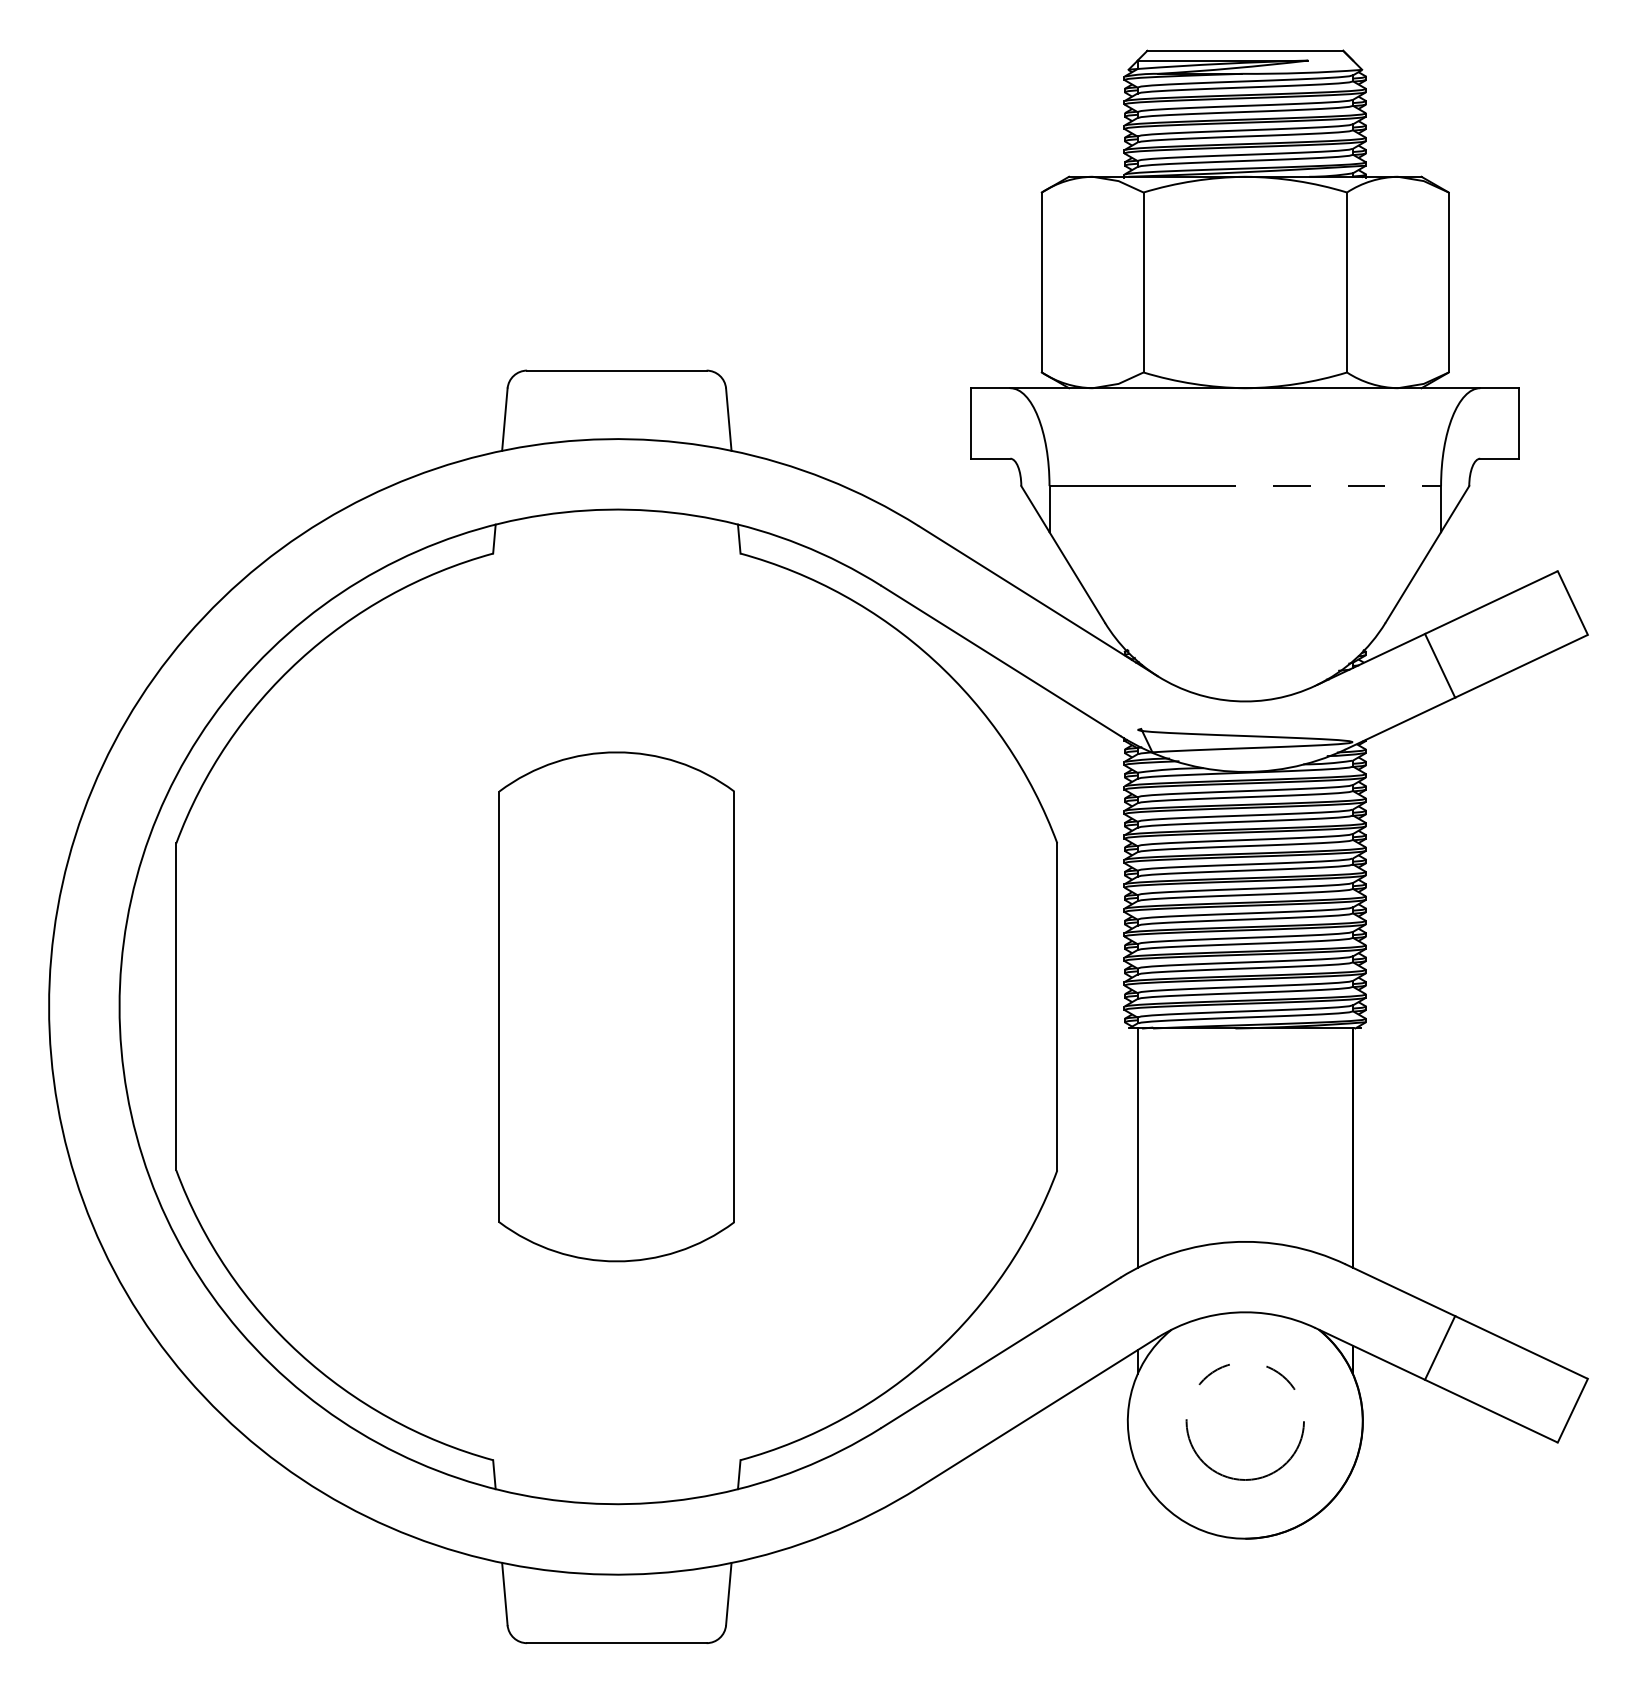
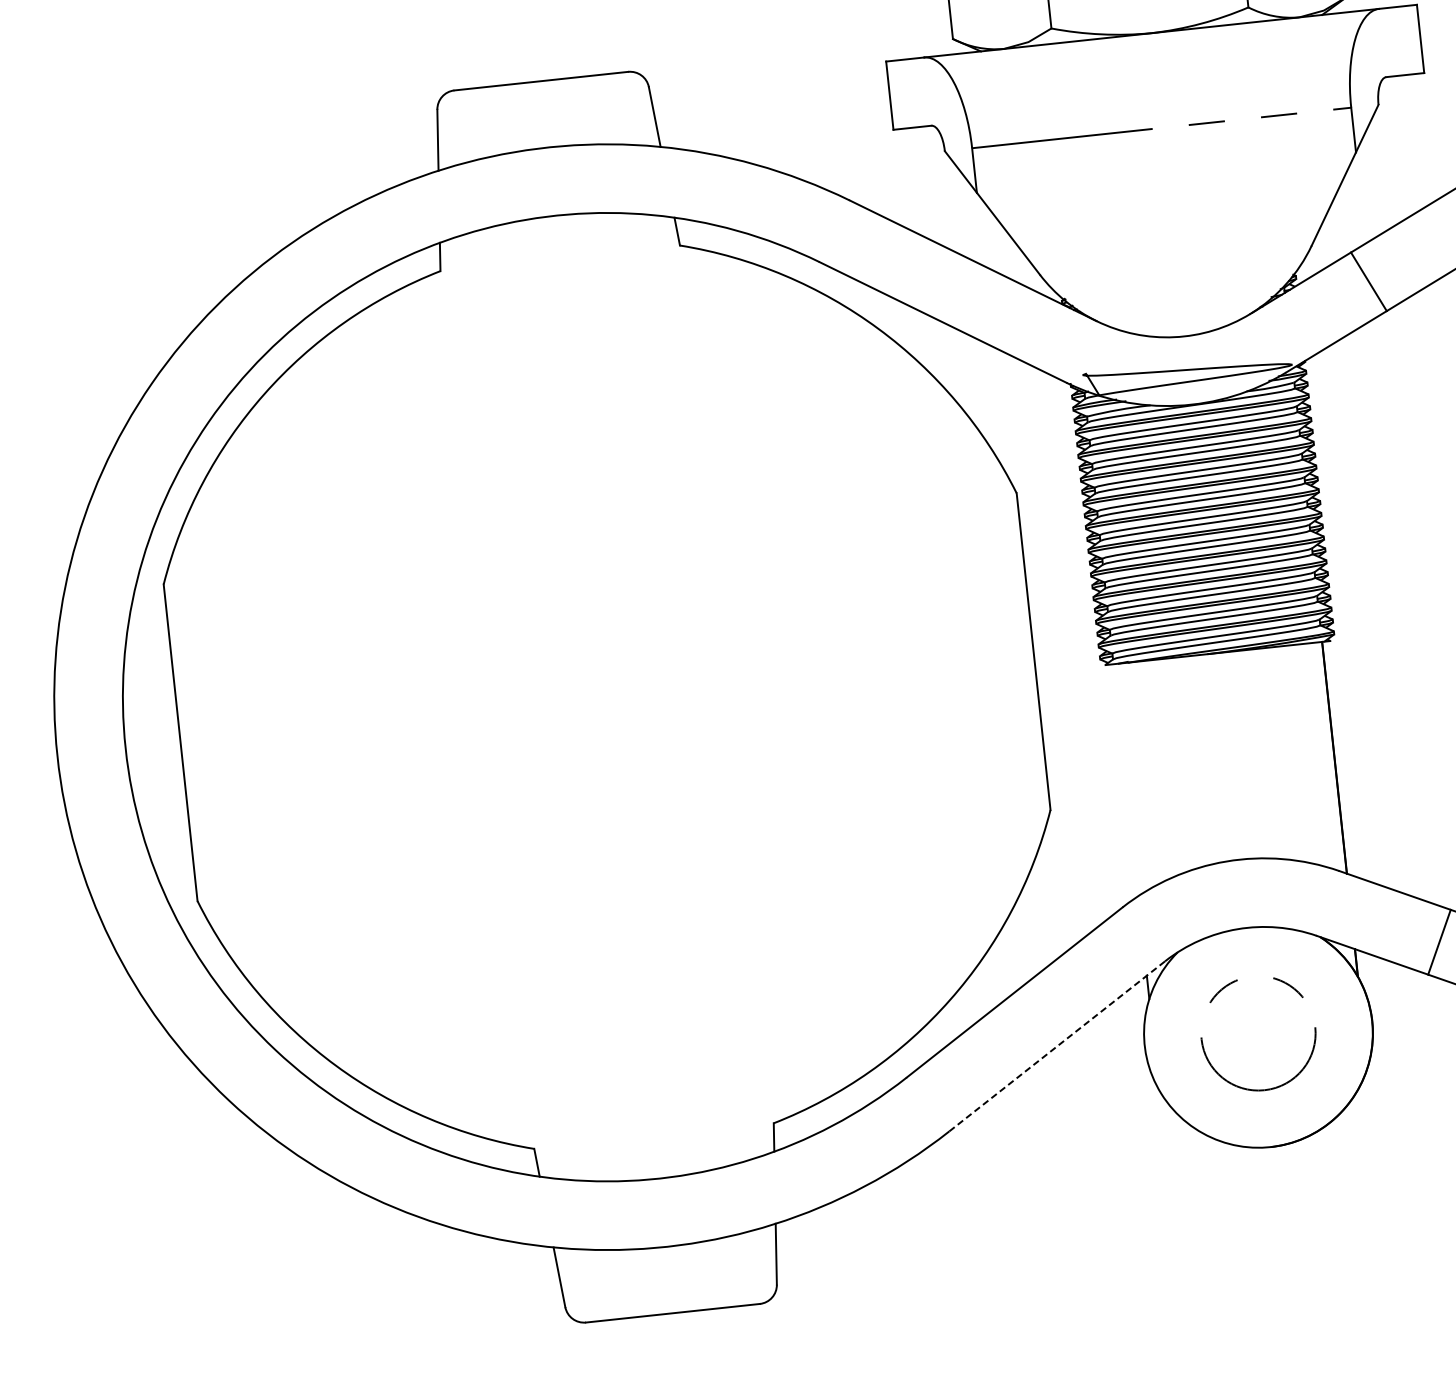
part: (616, 1006) -> (606, 696), removed
line: (1137, 1147) -> (1125, 779), removed
line: (1038, 1412) -> (1057, 1046), solid -> dashed

